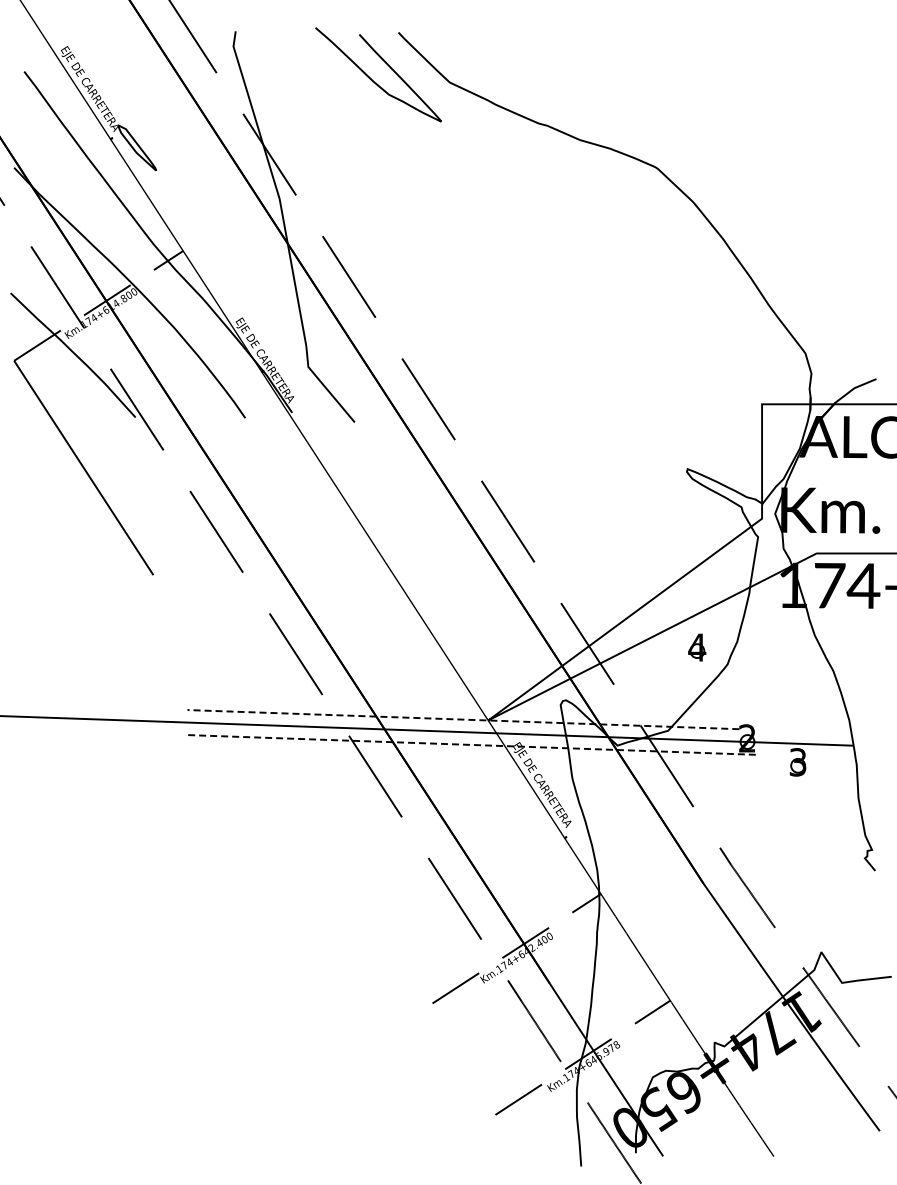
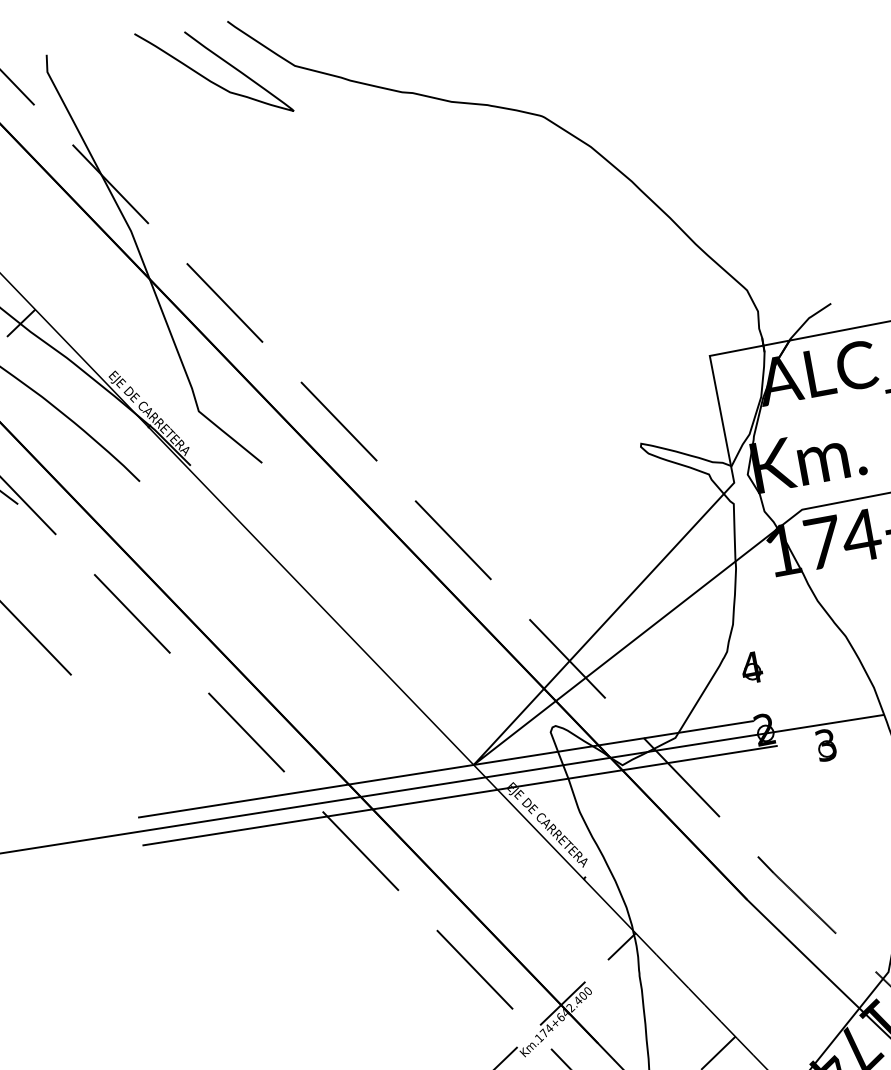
part: (697, 647) -> (751, 667), moved
line: (462, 719) -> (444, 769), dashed -> solid
line: (471, 744) -> (460, 795), dashed -> solid

